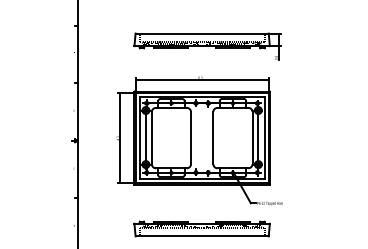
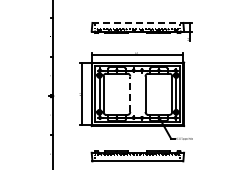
line: (203, 32) -> (138, 22), solid -> dashed
line: (191, 138) -> (130, 94), solid -> dashed

